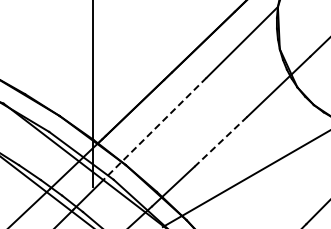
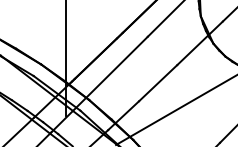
line: (155, 128) -> (110, 73), dashed -> solid
line: (220, 142) -> (157, 83), dashed -> solid

